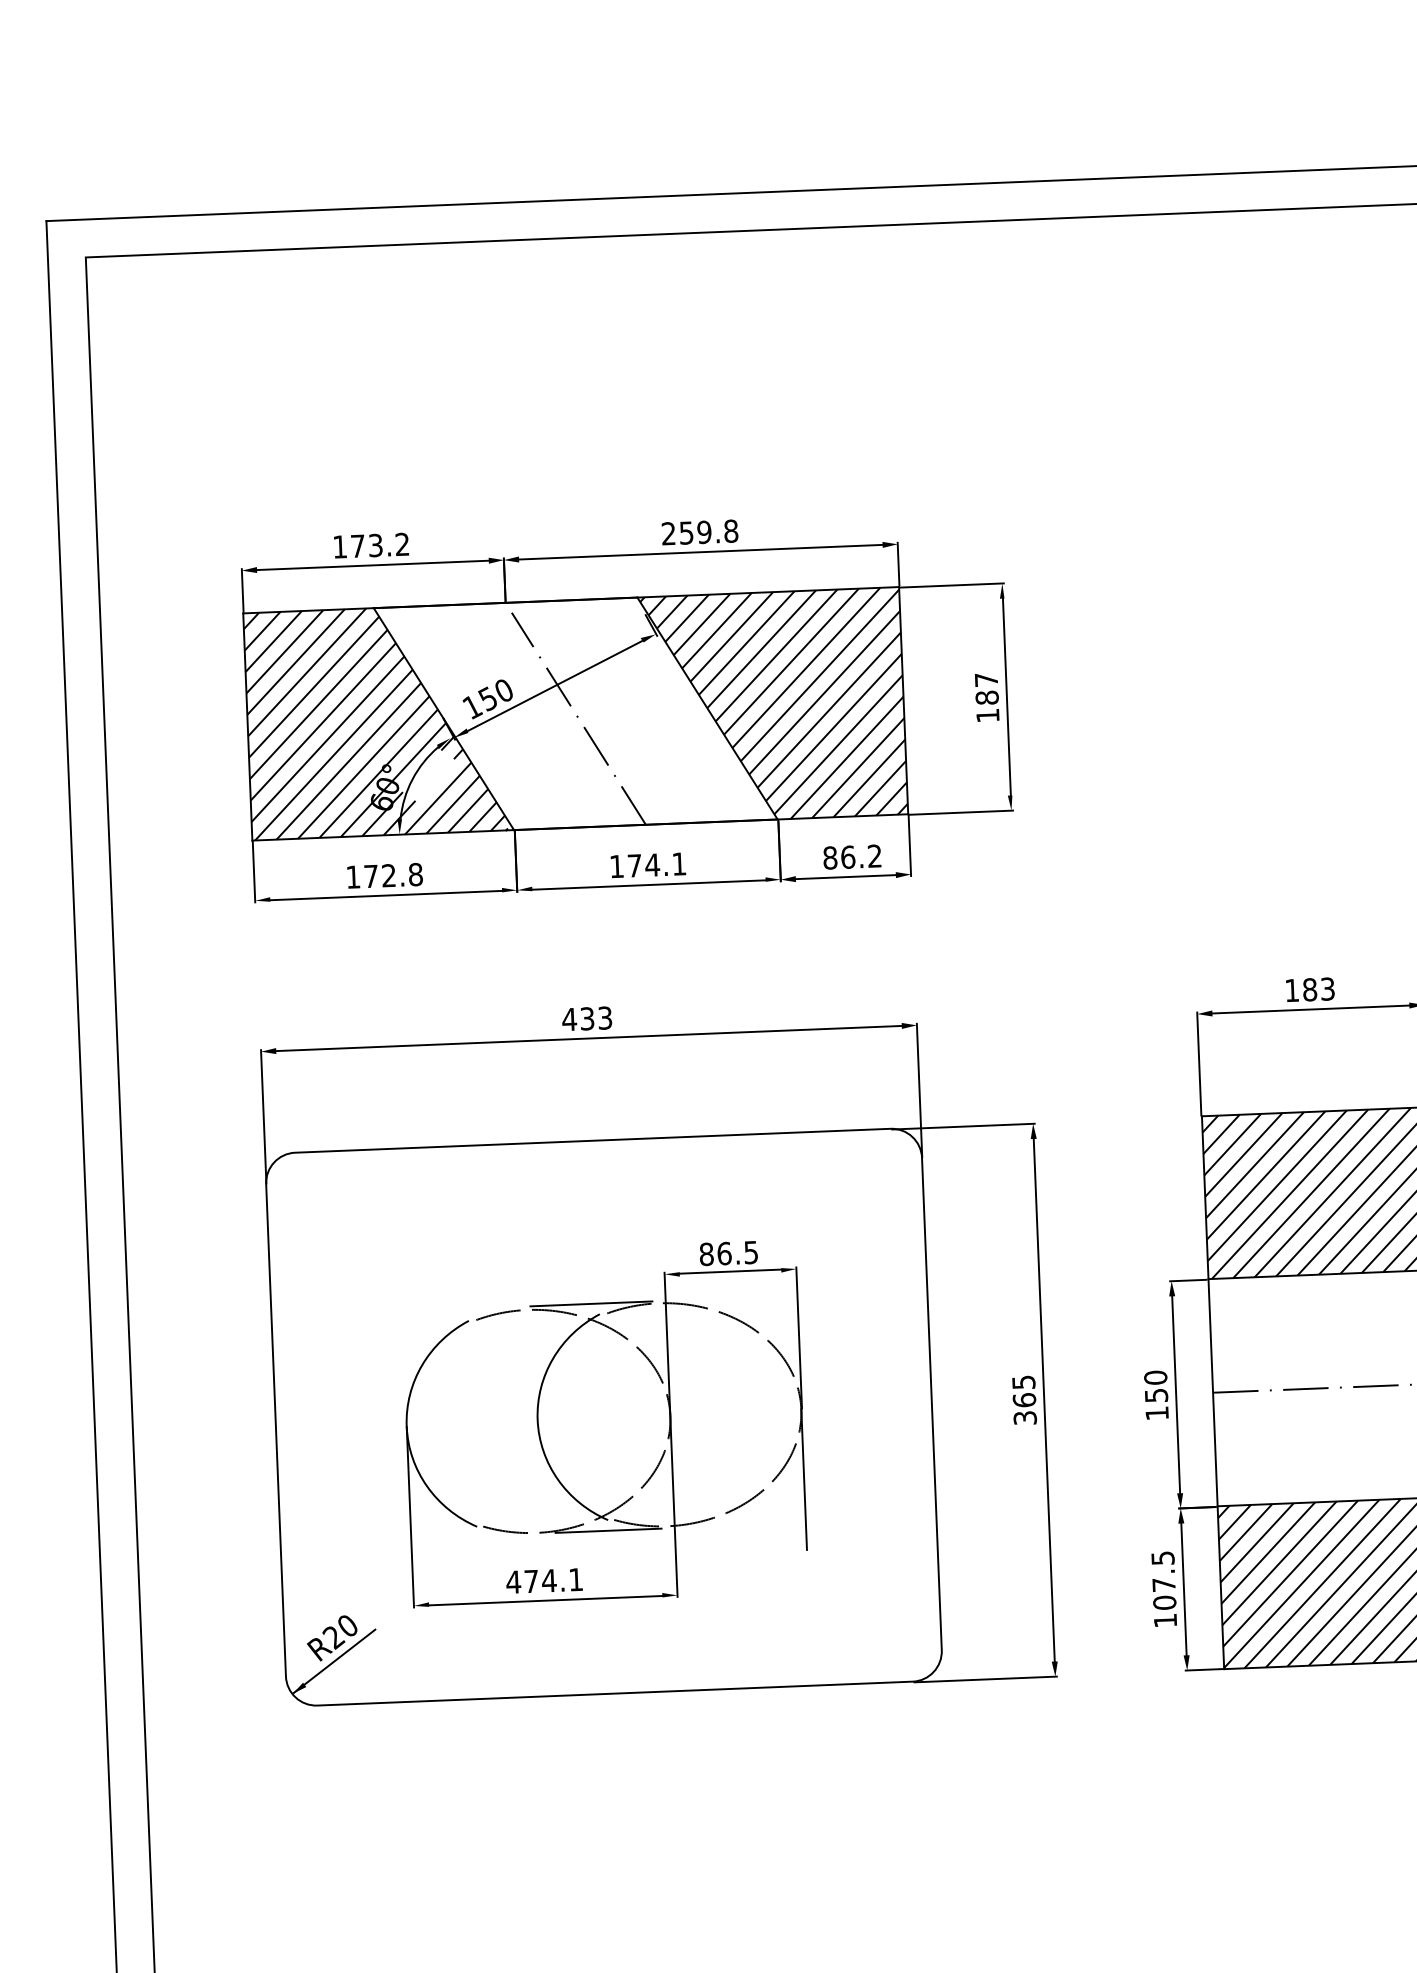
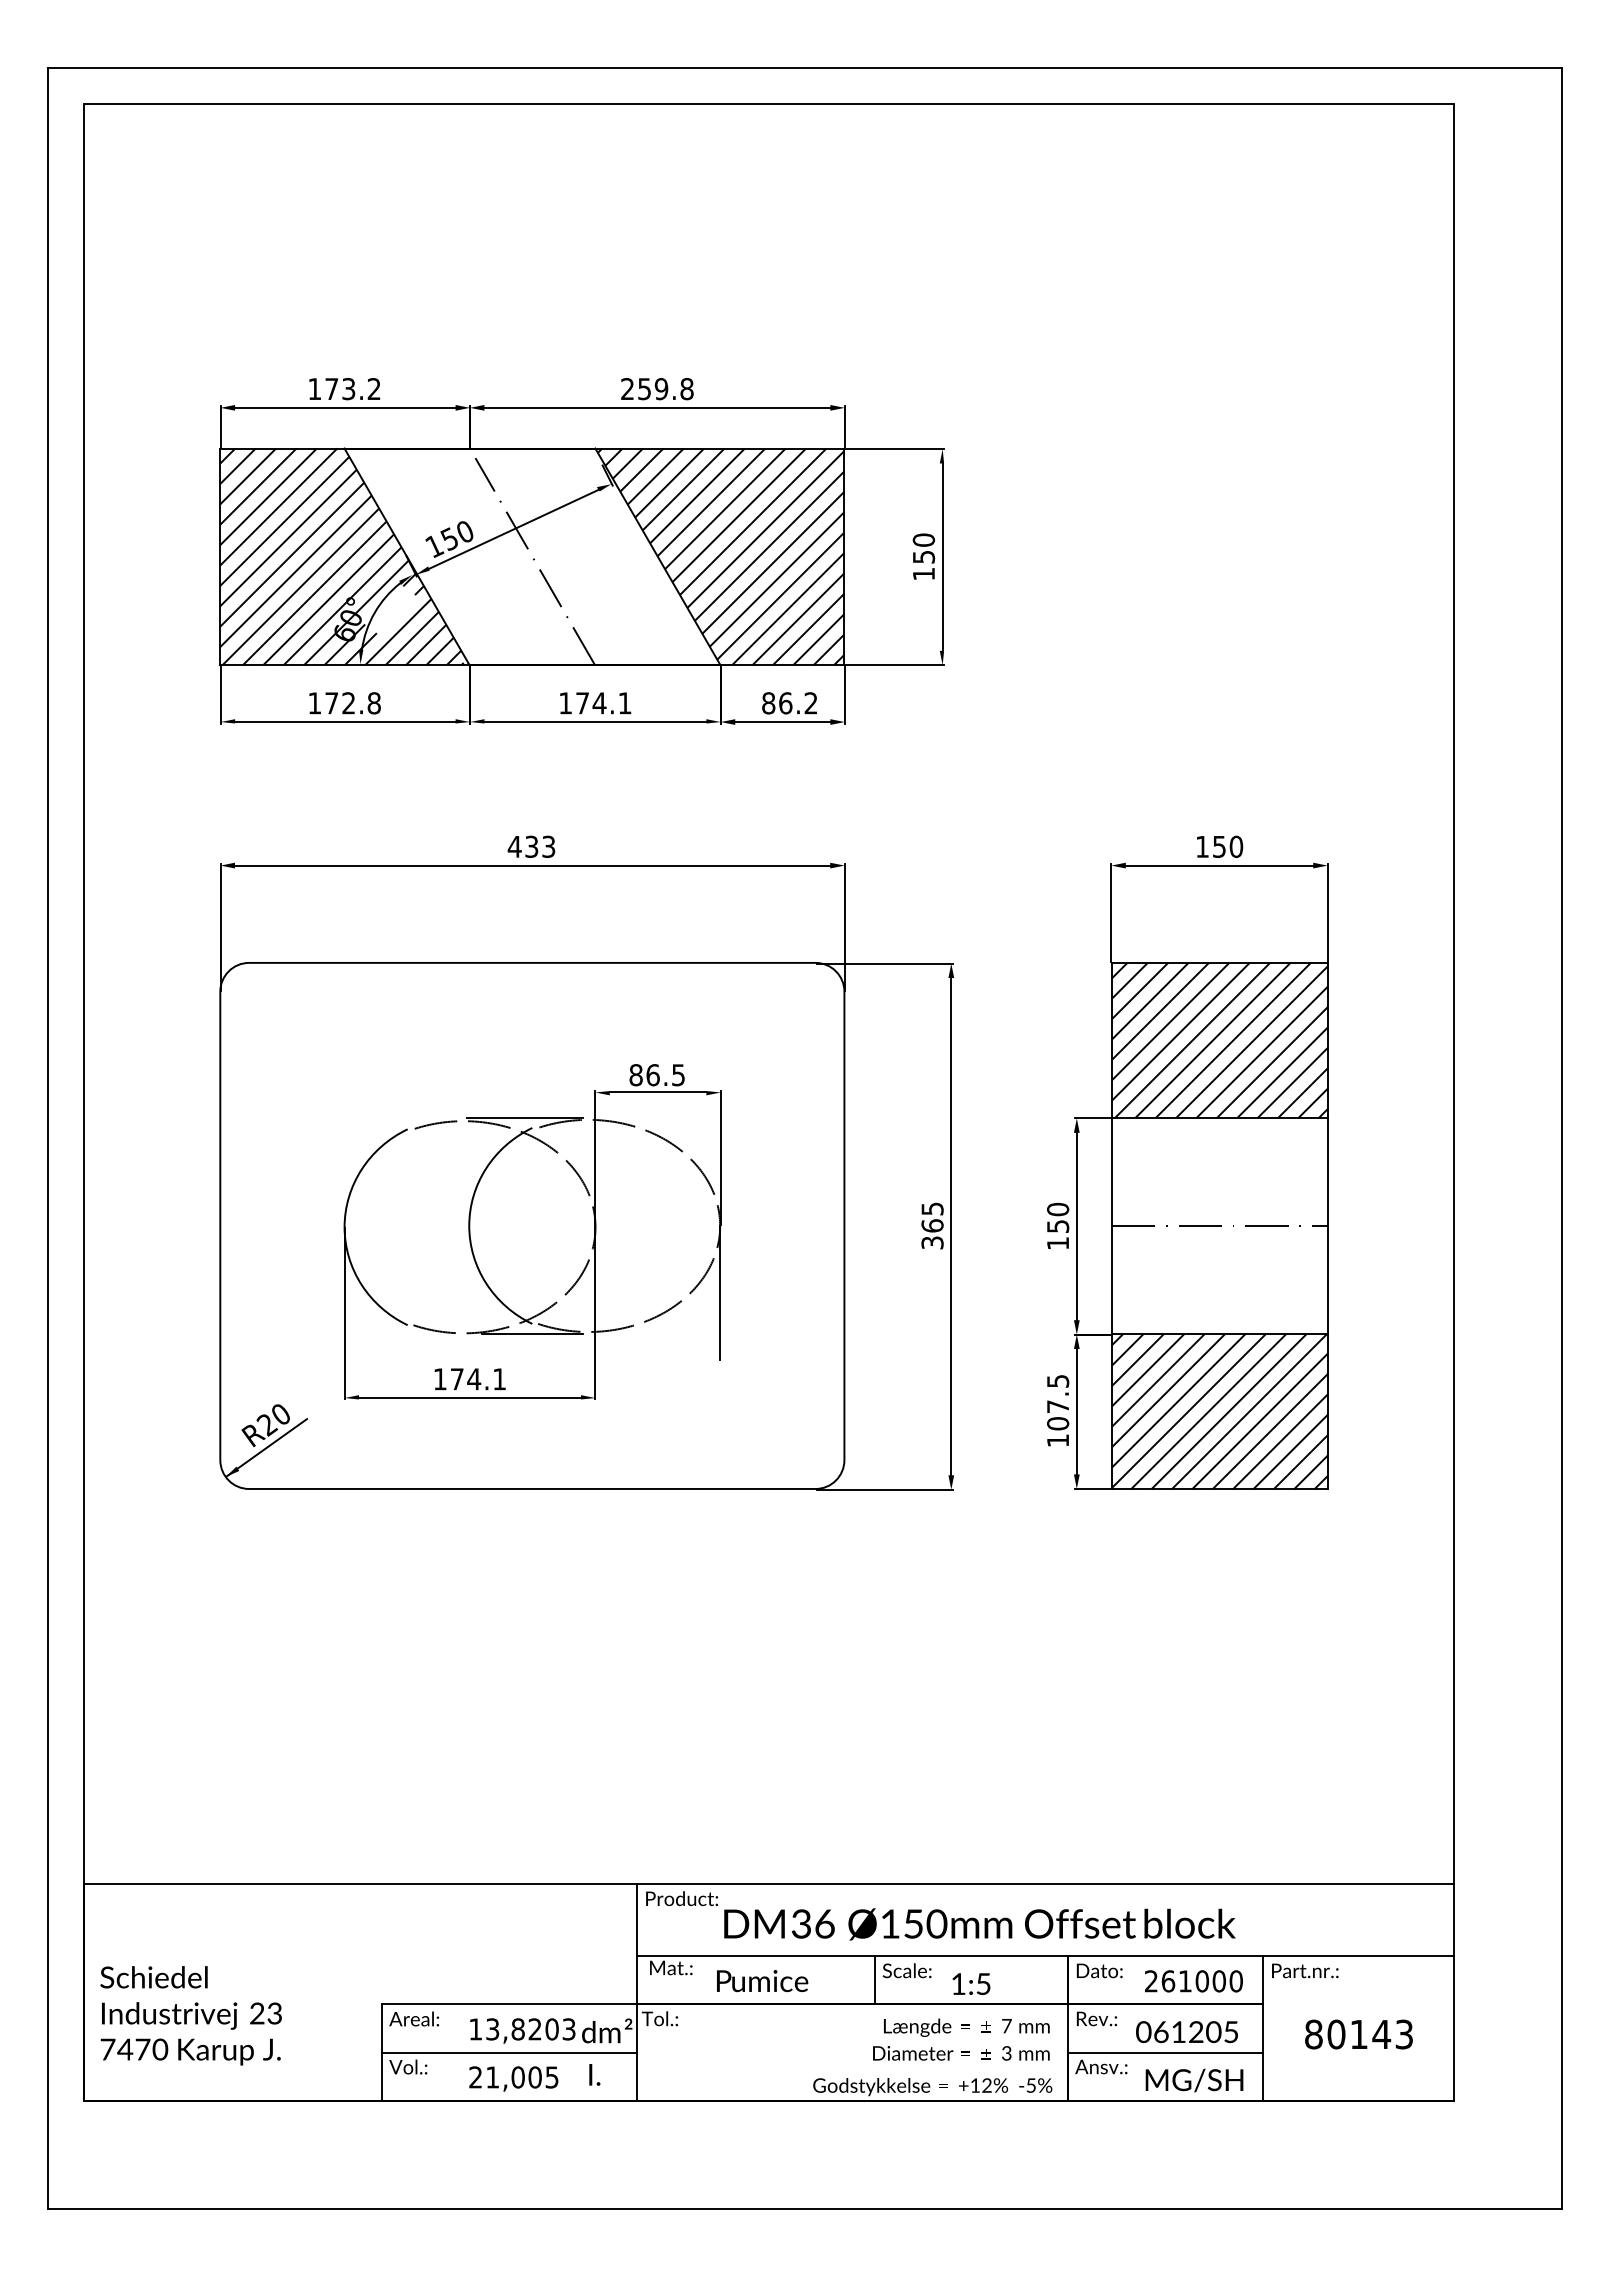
text: (986, 688) -> (923, 548), 187 -> 150
text: (1318, 989) -> (1227, 846), 183 -> 150
text: (513, 1582) -> (440, 1379), 474.1 -> 174.1

